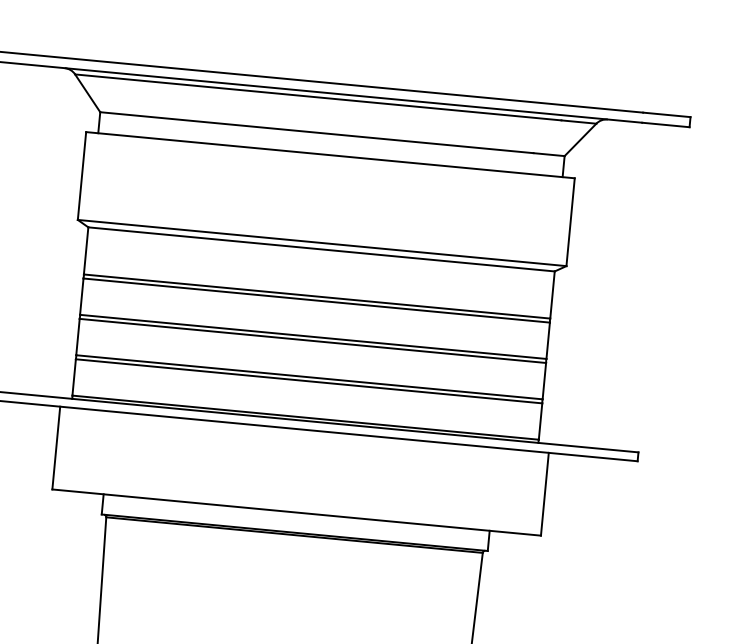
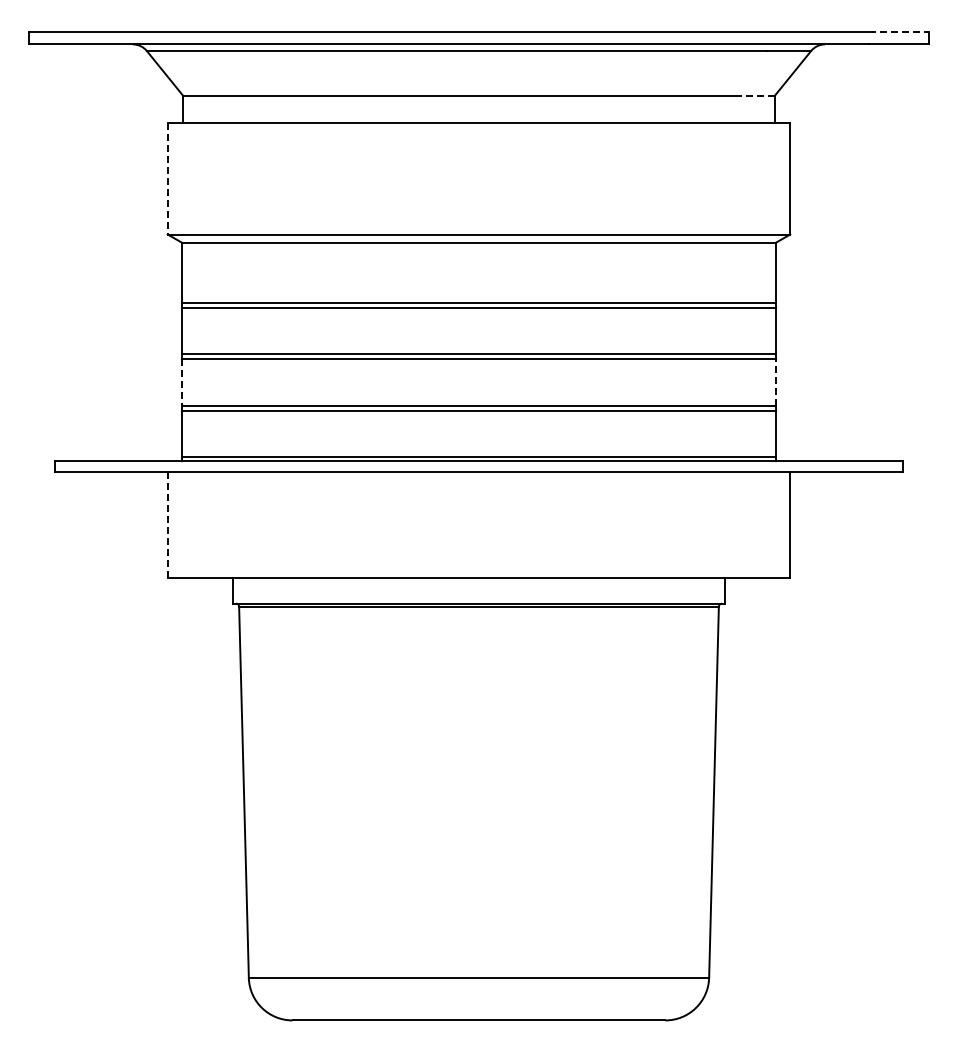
line: (667, 114) -> (899, 31), solid -> dashed
line: (549, 154) -> (755, 95), solid -> dashed
line: (81, 175) -> (167, 178), solid -> dashed
line: (77, 337) -> (181, 382), solid -> dashed
line: (544, 380) -> (776, 381), solid -> dashed
line: (56, 448) -> (167, 525), solid -> dashed

